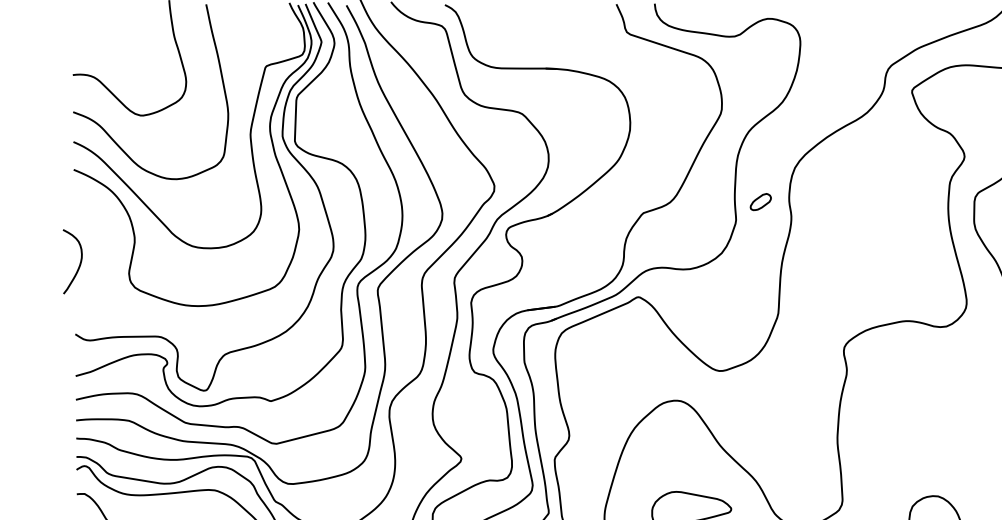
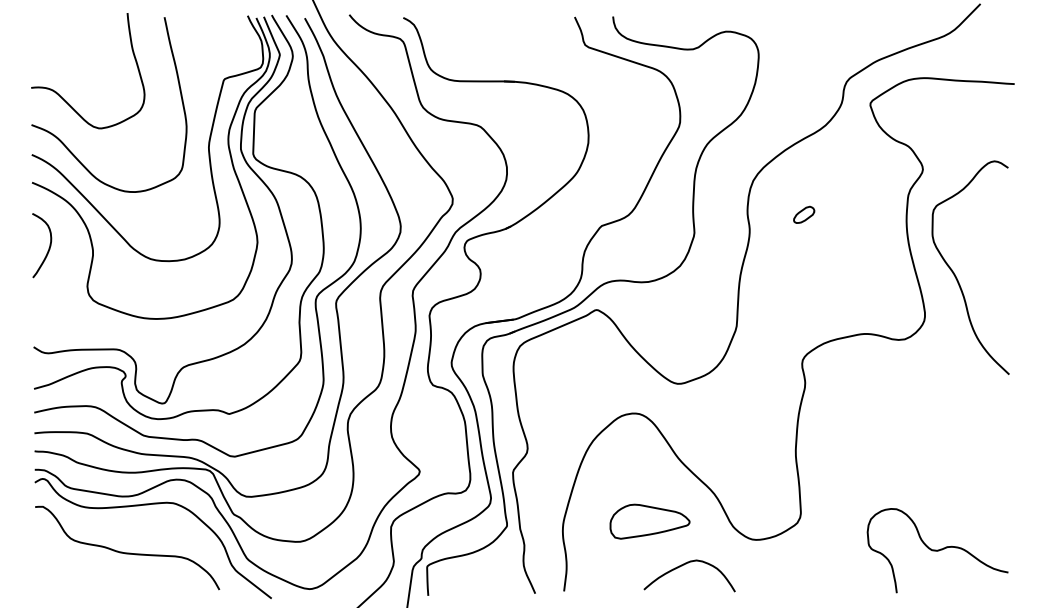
part: (761, 201) -> (804, 214), moved
curve: (79, 264) -> (48, 248), moved

